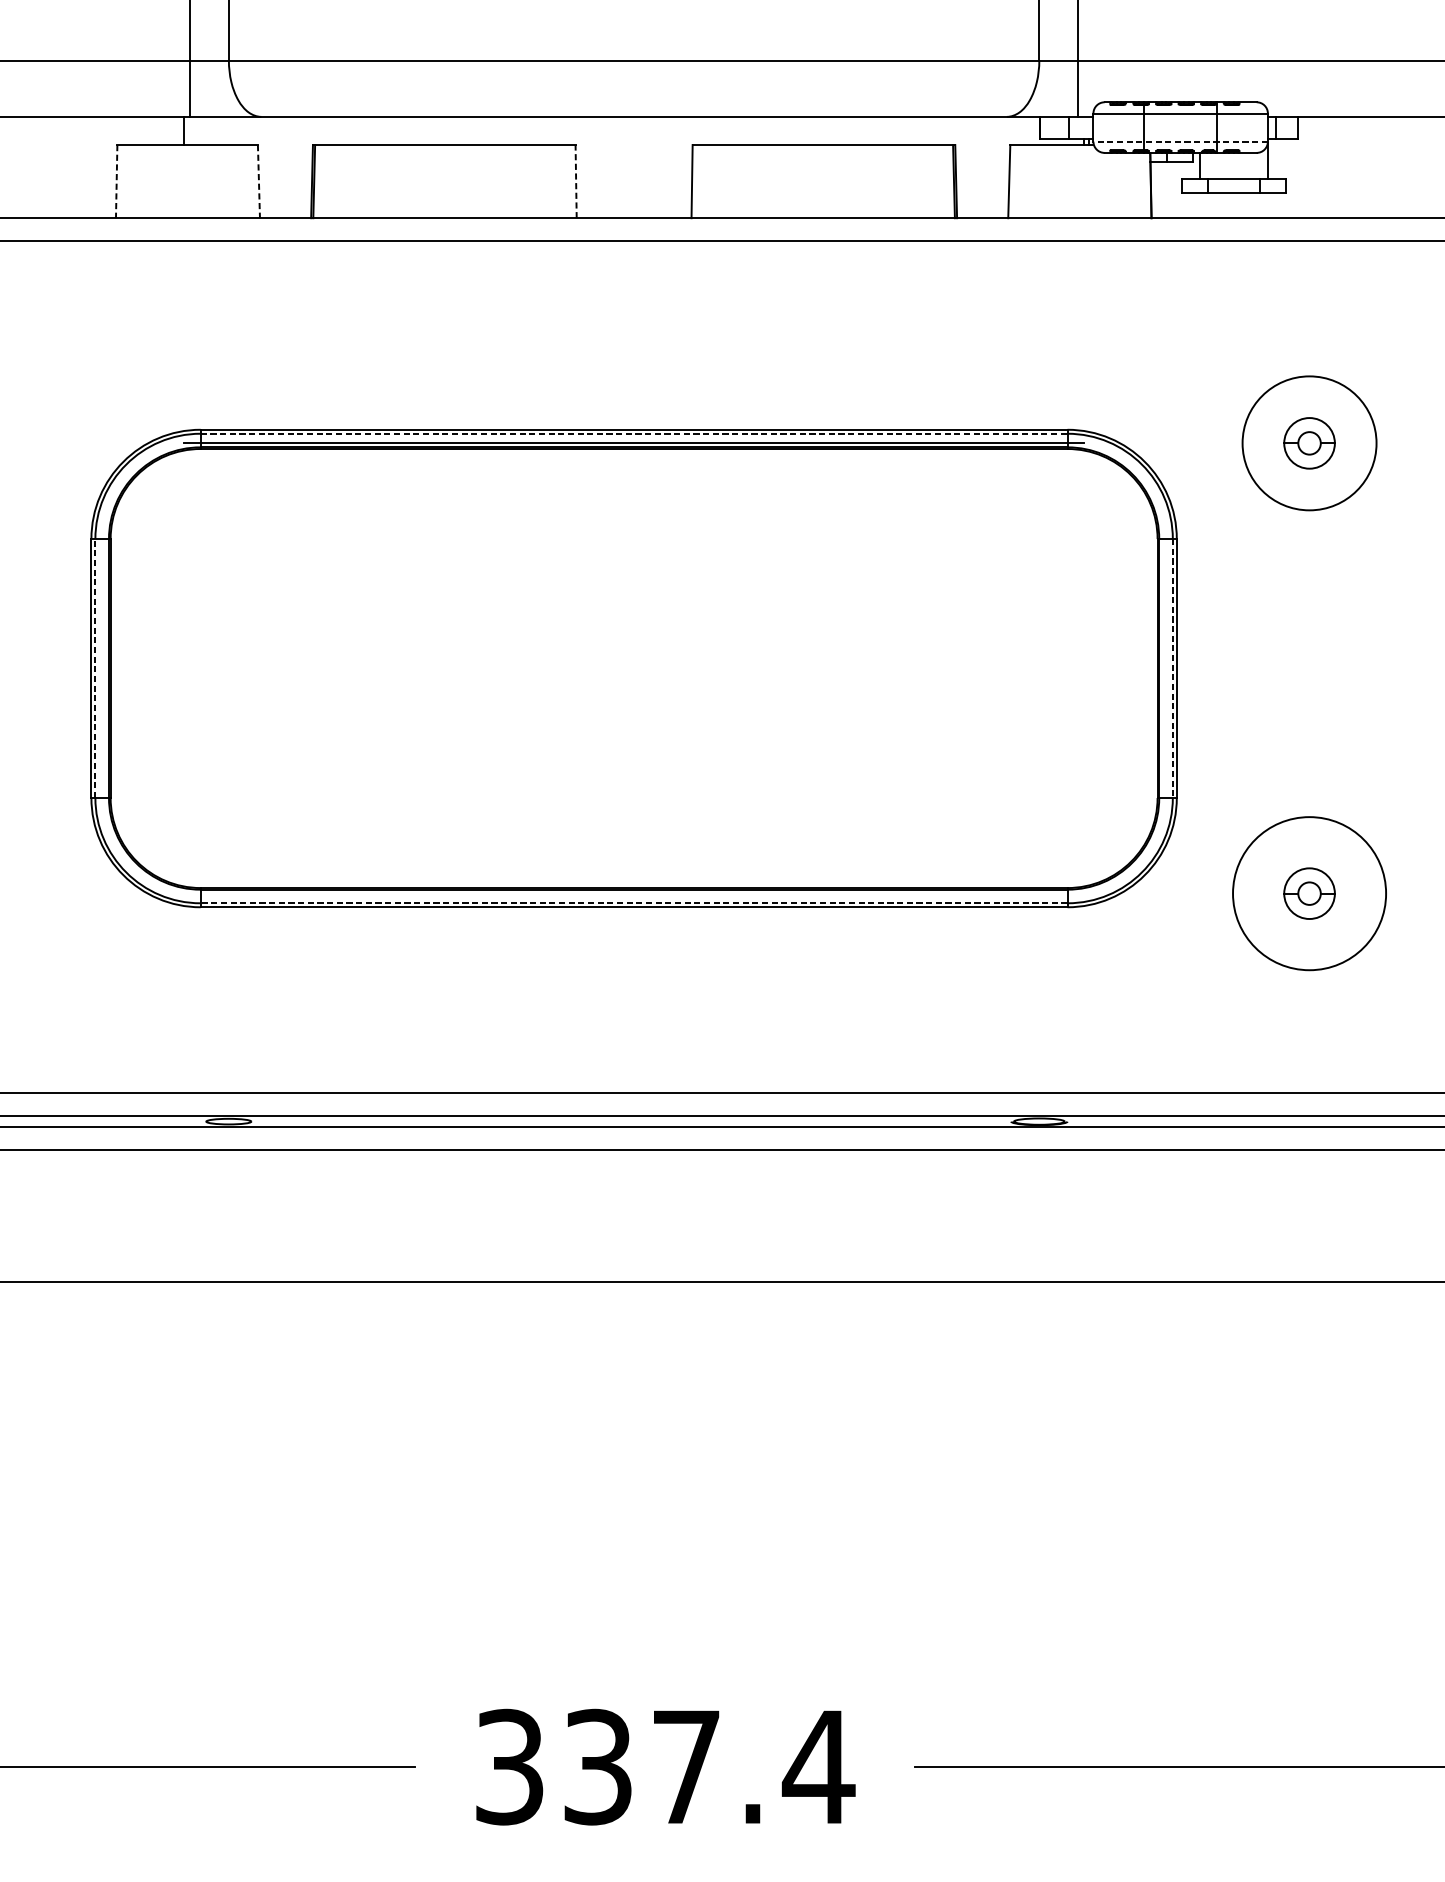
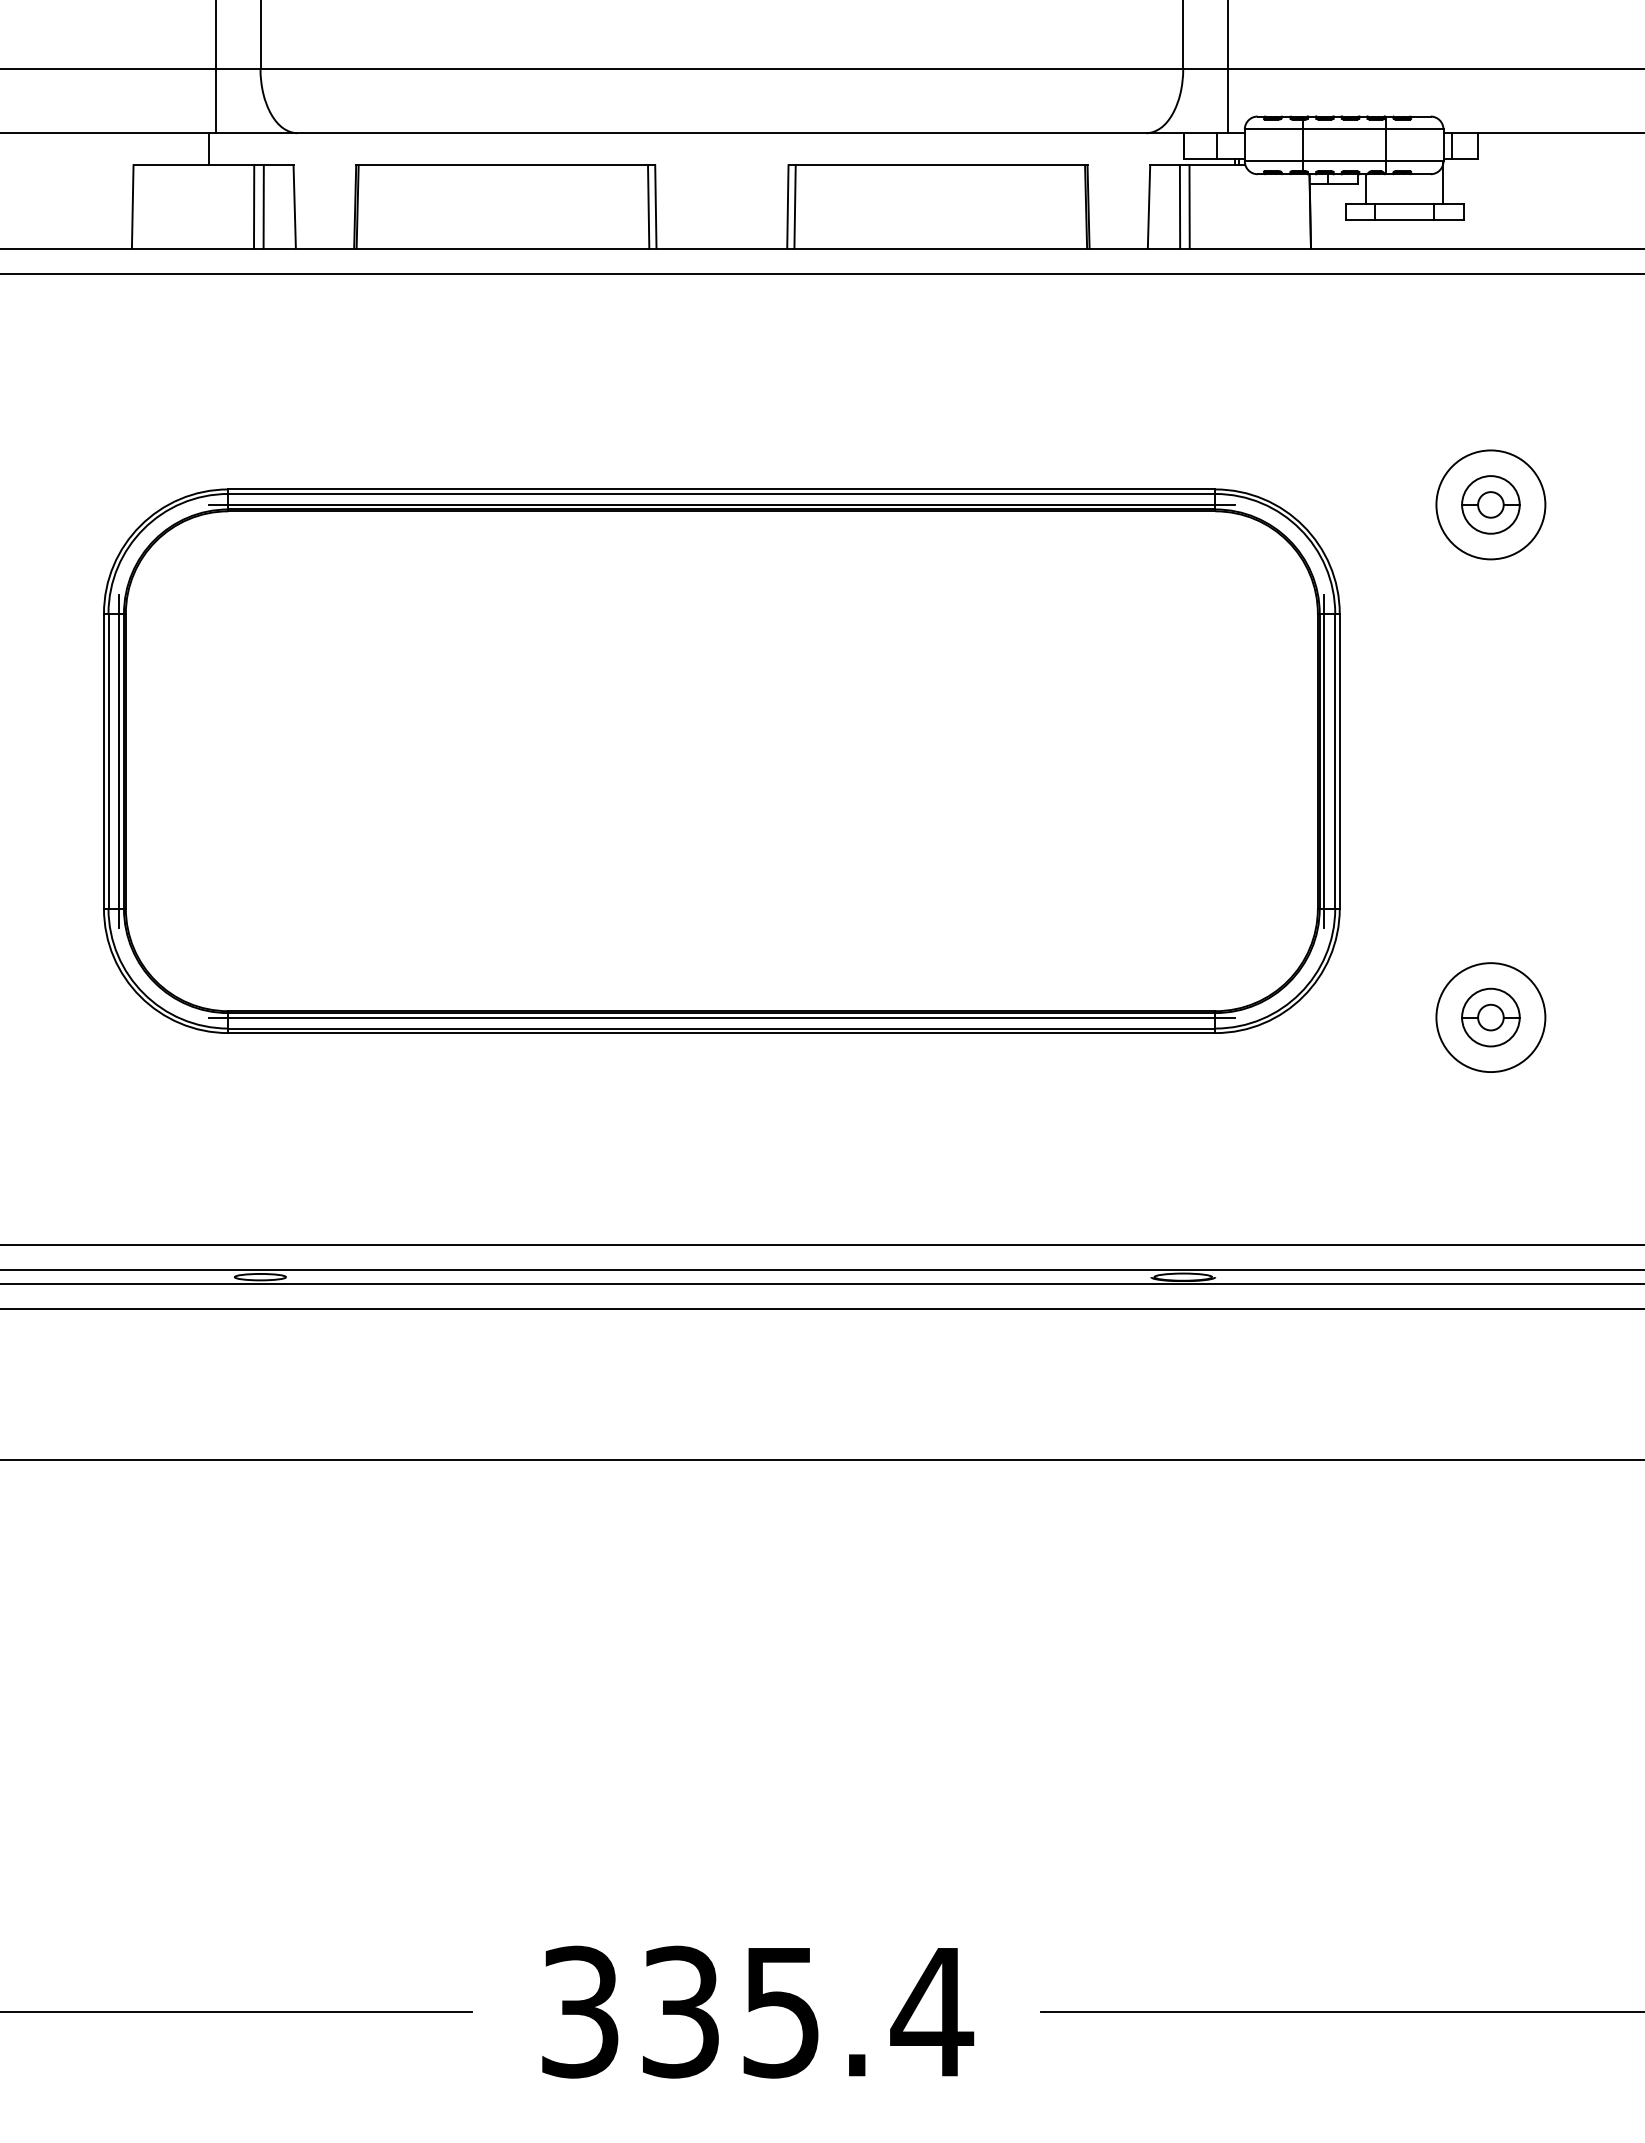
line: (1180, 141) -> (1343, 161), dashed -> solid
line: (116, 181) -> (132, 206), dashed -> solid
line: (223, 181) -> (254, 206), added
line: (231, 181) -> (263, 206), added
line: (258, 181) -> (294, 206), dashed -> solid
line: (569, 181) -> (648, 206), added
line: (575, 181) -> (655, 206), dashed -> solid
line: (697, 181) -> (794, 206), added
line: (1036, 181) -> (1179, 206), added
line: (1044, 181) -> (1189, 206), added
line: (634, 433) -> (722, 493), dashed -> solid
circle: (1309, 443) -> (1490, 504), size x0.71
line: (95, 667) -> (108, 760), dashed -> solid
line: (105, 667) -> (119, 760), added
line: (1163, 667) -> (1324, 760), added
line: (1173, 668) -> (1335, 761), dashed -> solid
line: (633, 893) -> (721, 1017), added
circle: (1309, 893) -> (1490, 1017), size x0.62
line: (633, 903) -> (721, 1028), dashed -> solid
text: (685, 1768) -> (780, 2013), 337.4 -> 335.4

